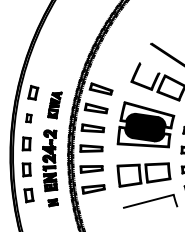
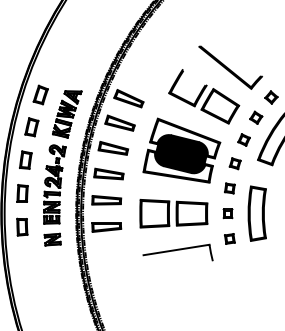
part: (55, 105) -> (67, 114), size x1.43
part: (28, 118) -> (31, 127), size x1.67
part: (53, 202) -> (52, 239), size x1.43

